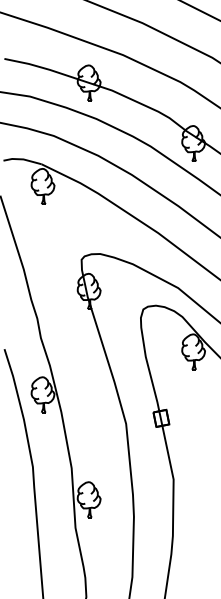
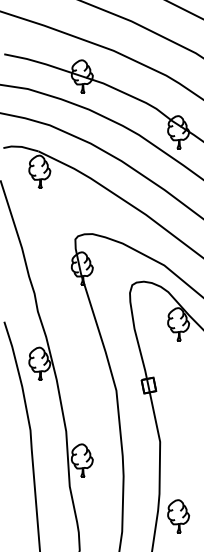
part: (193, 559) -> (178, 515), added

